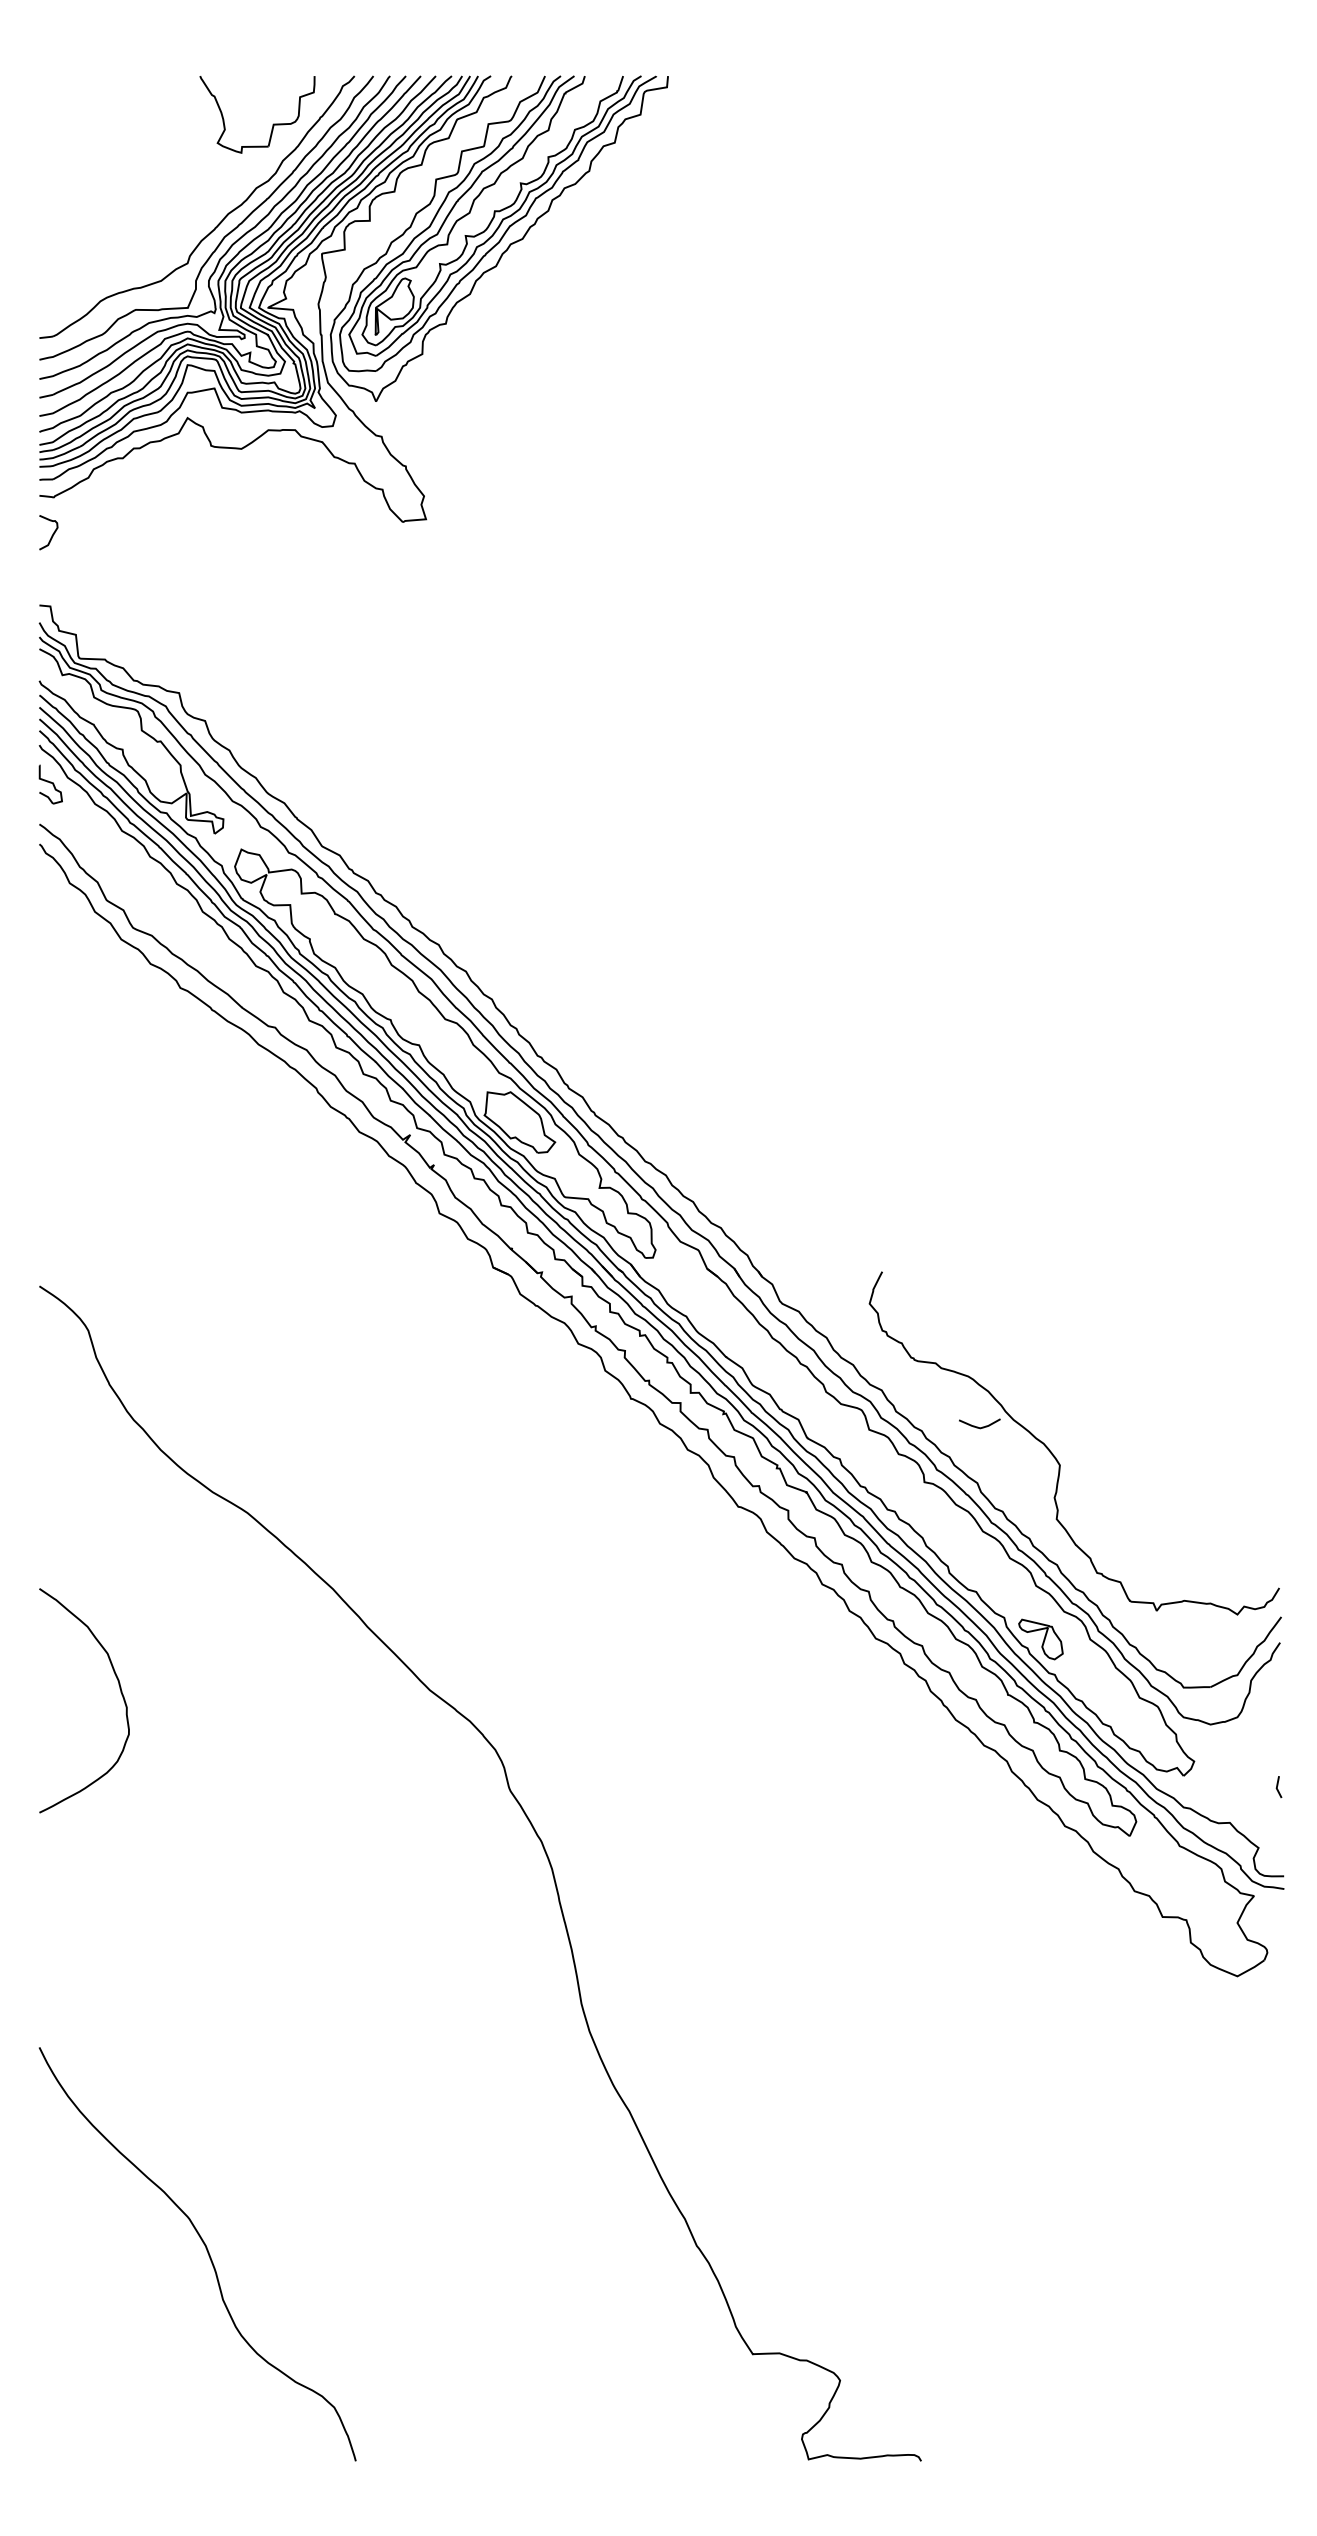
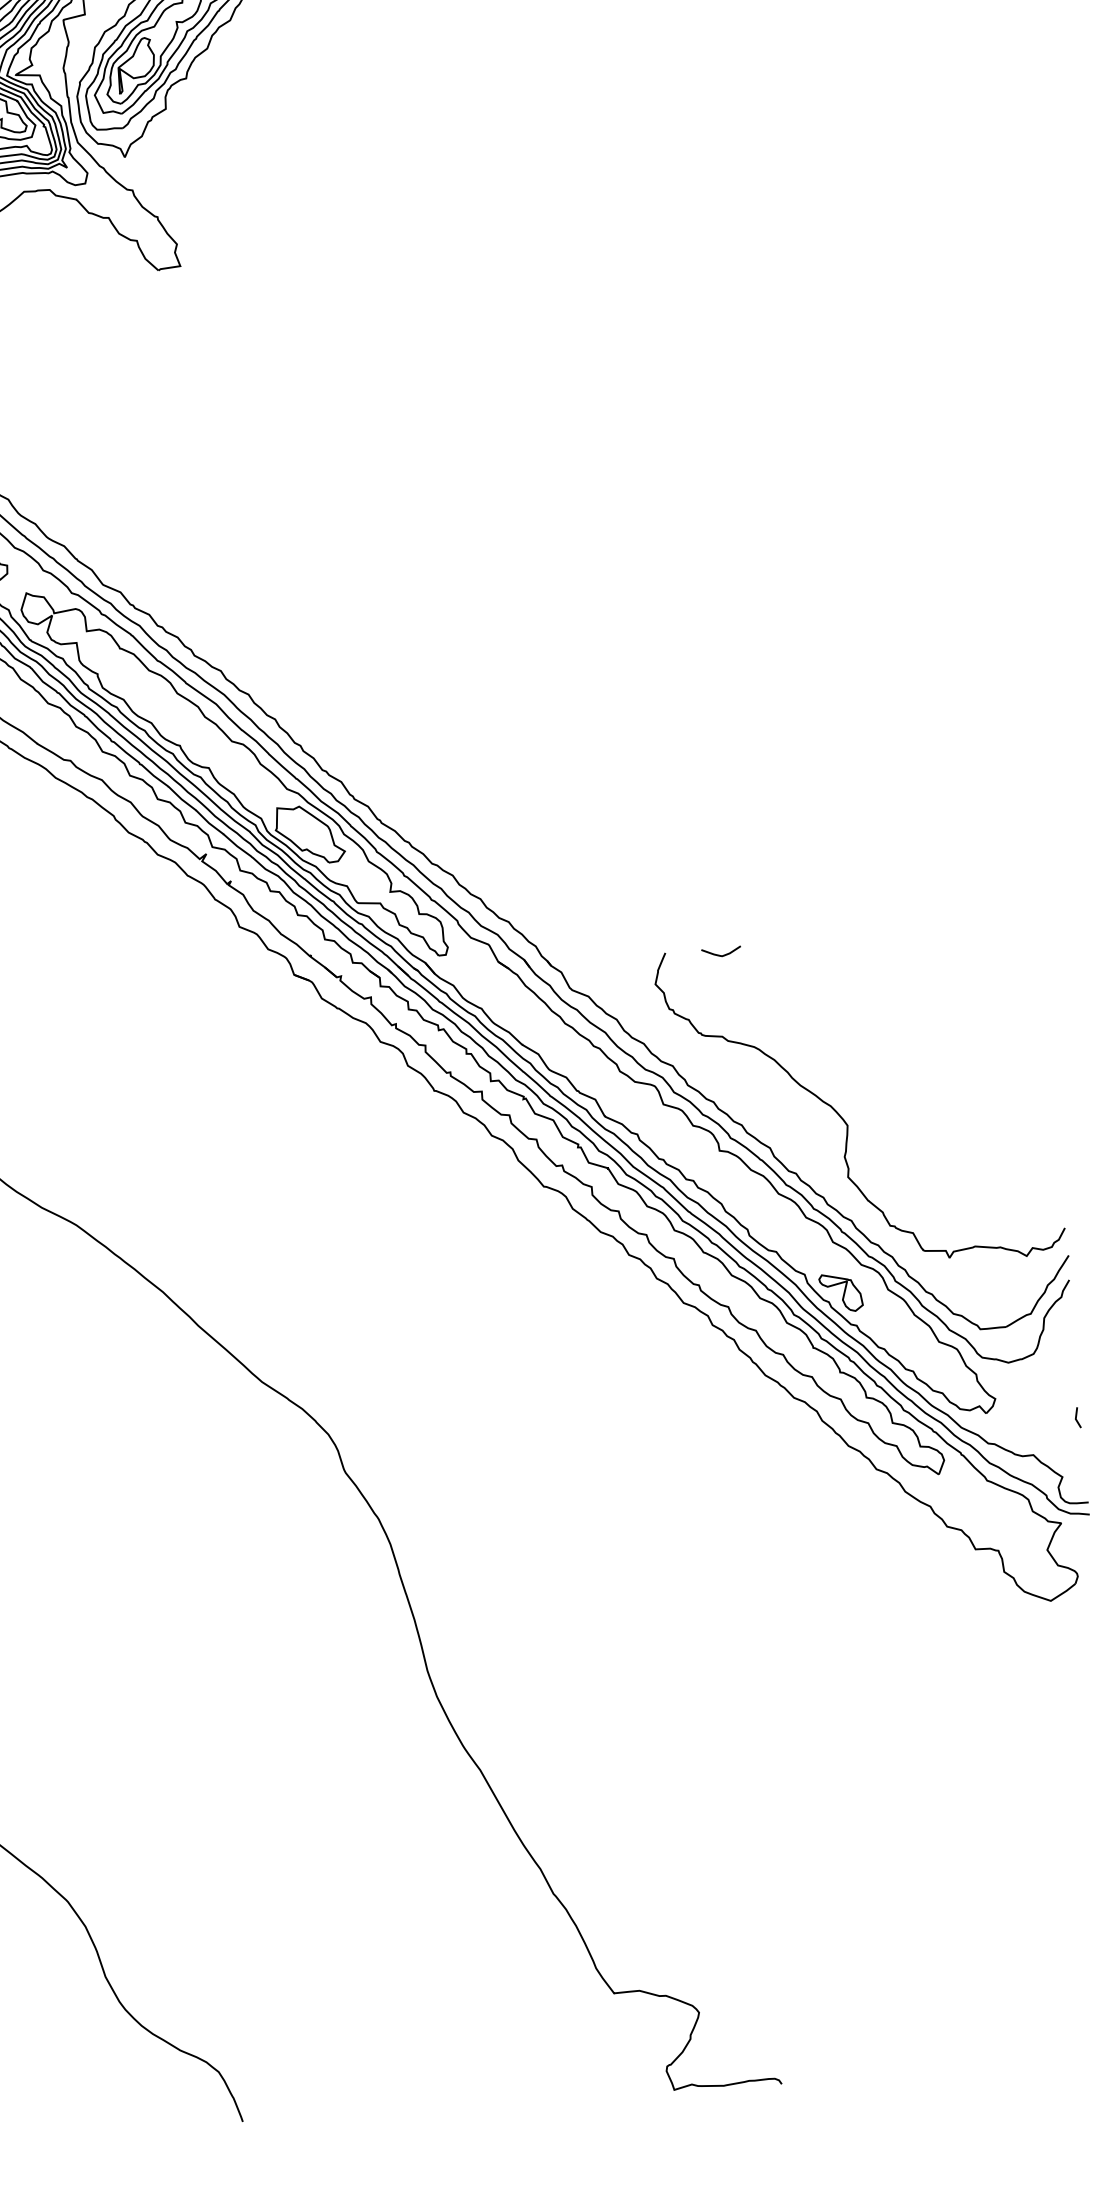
curve: (978, 1426) -> (720, 954), moved

